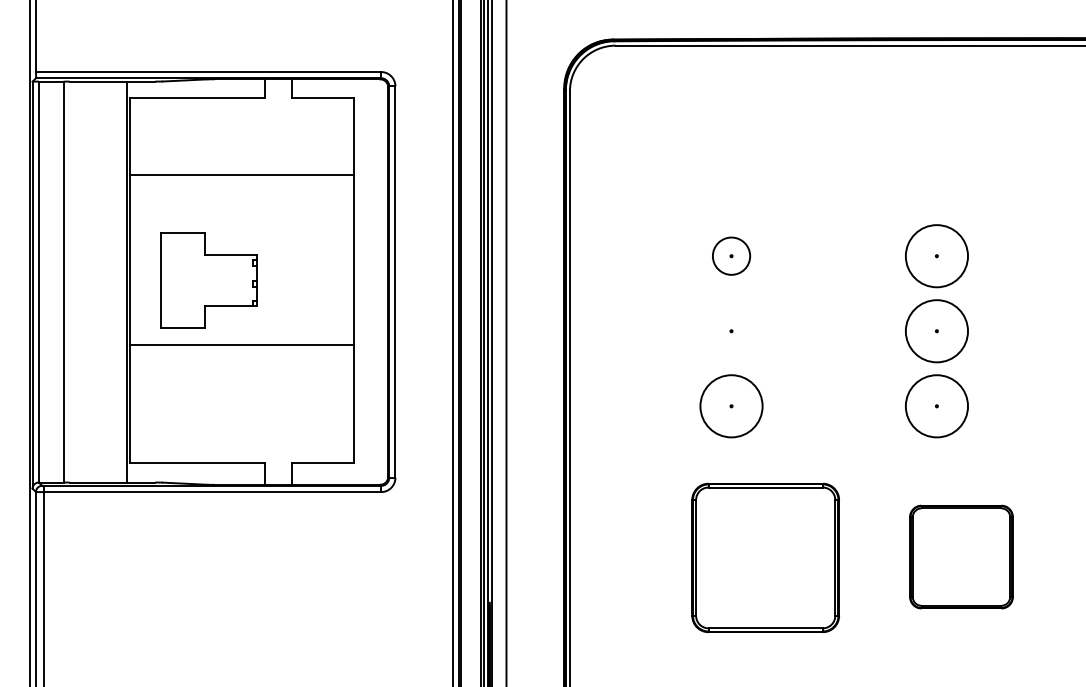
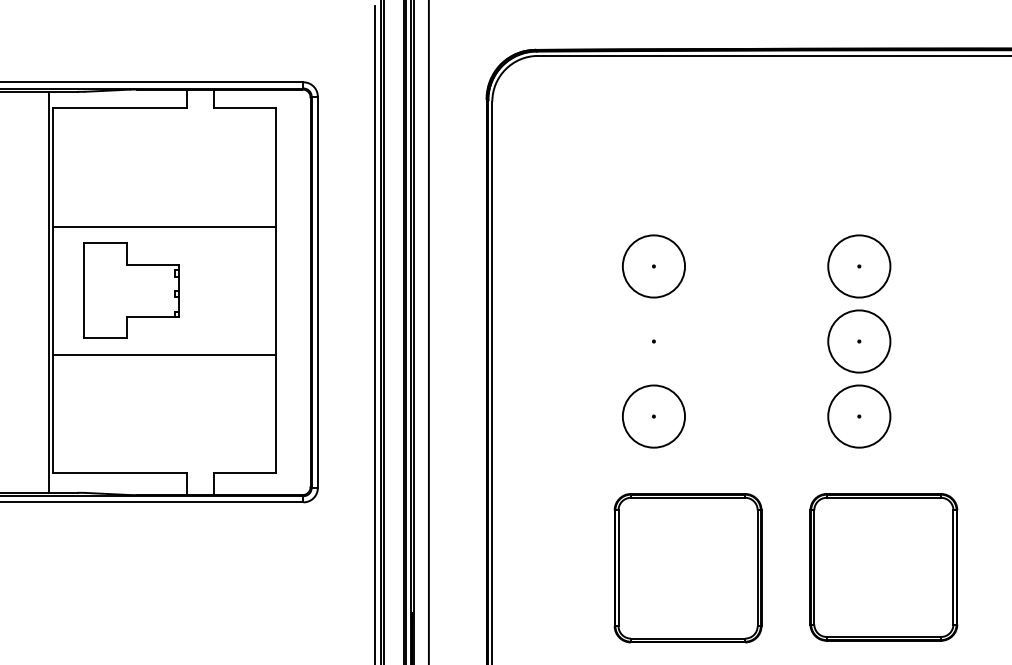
line: (242, 175) -> (164, 226), moved
circle: (731, 256) -> (653, 266), size x1.67
part: (961, 556) -> (883, 566), size x1.43

